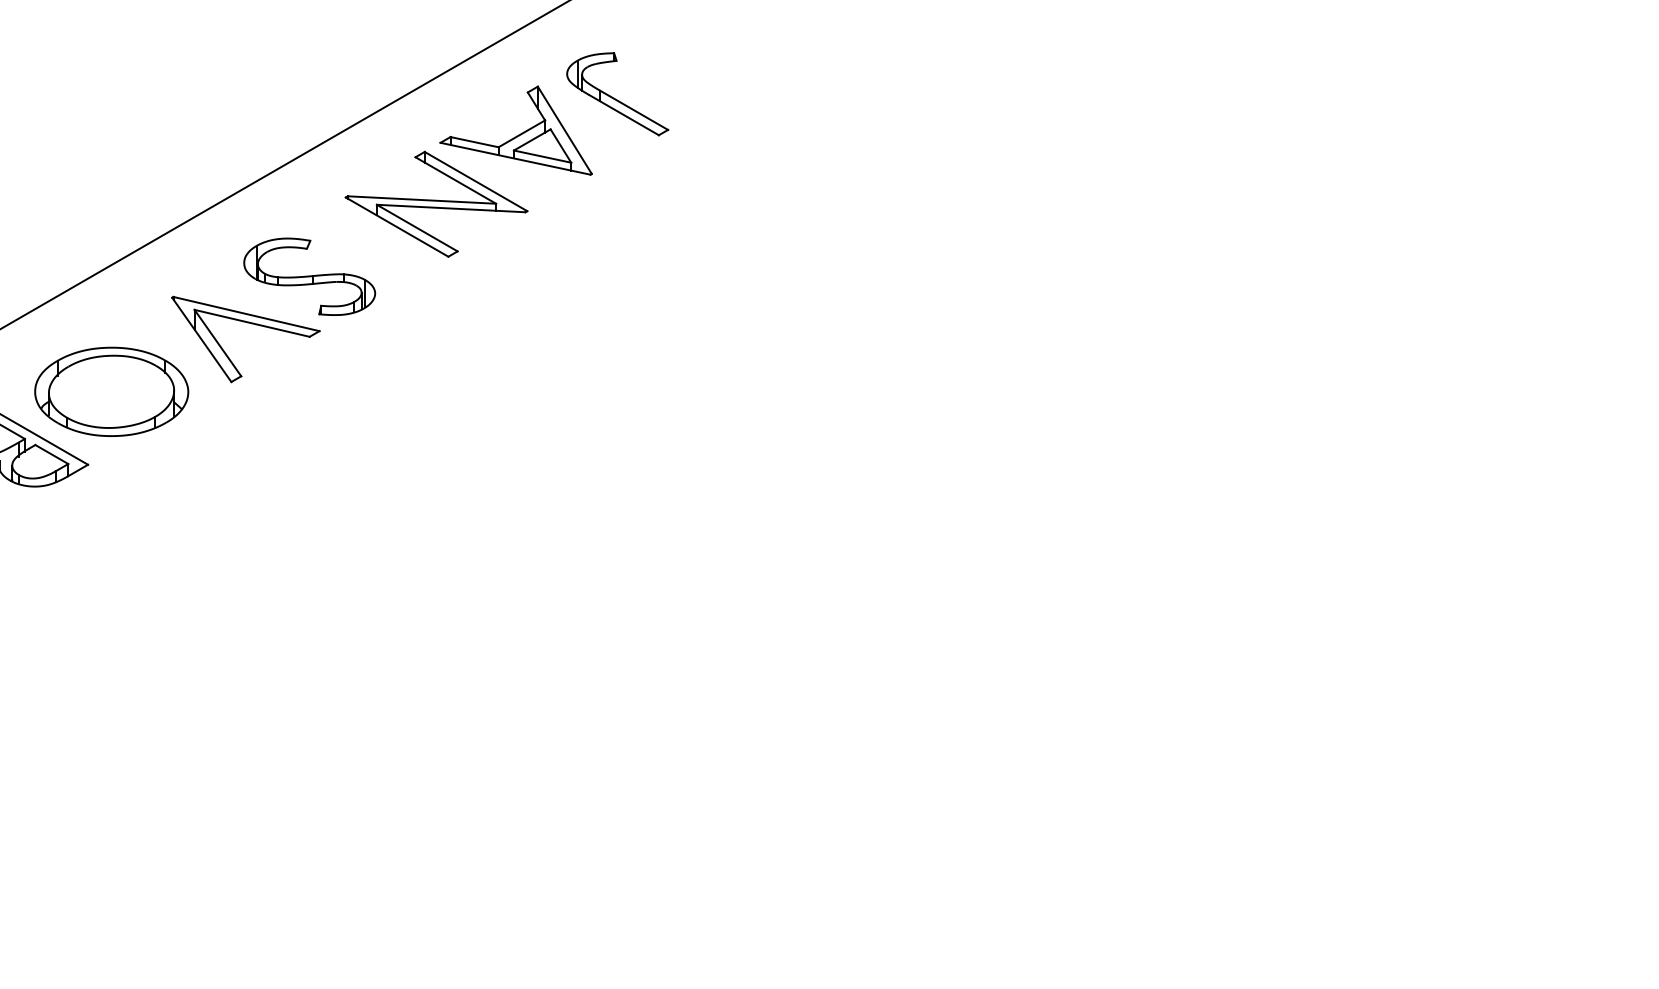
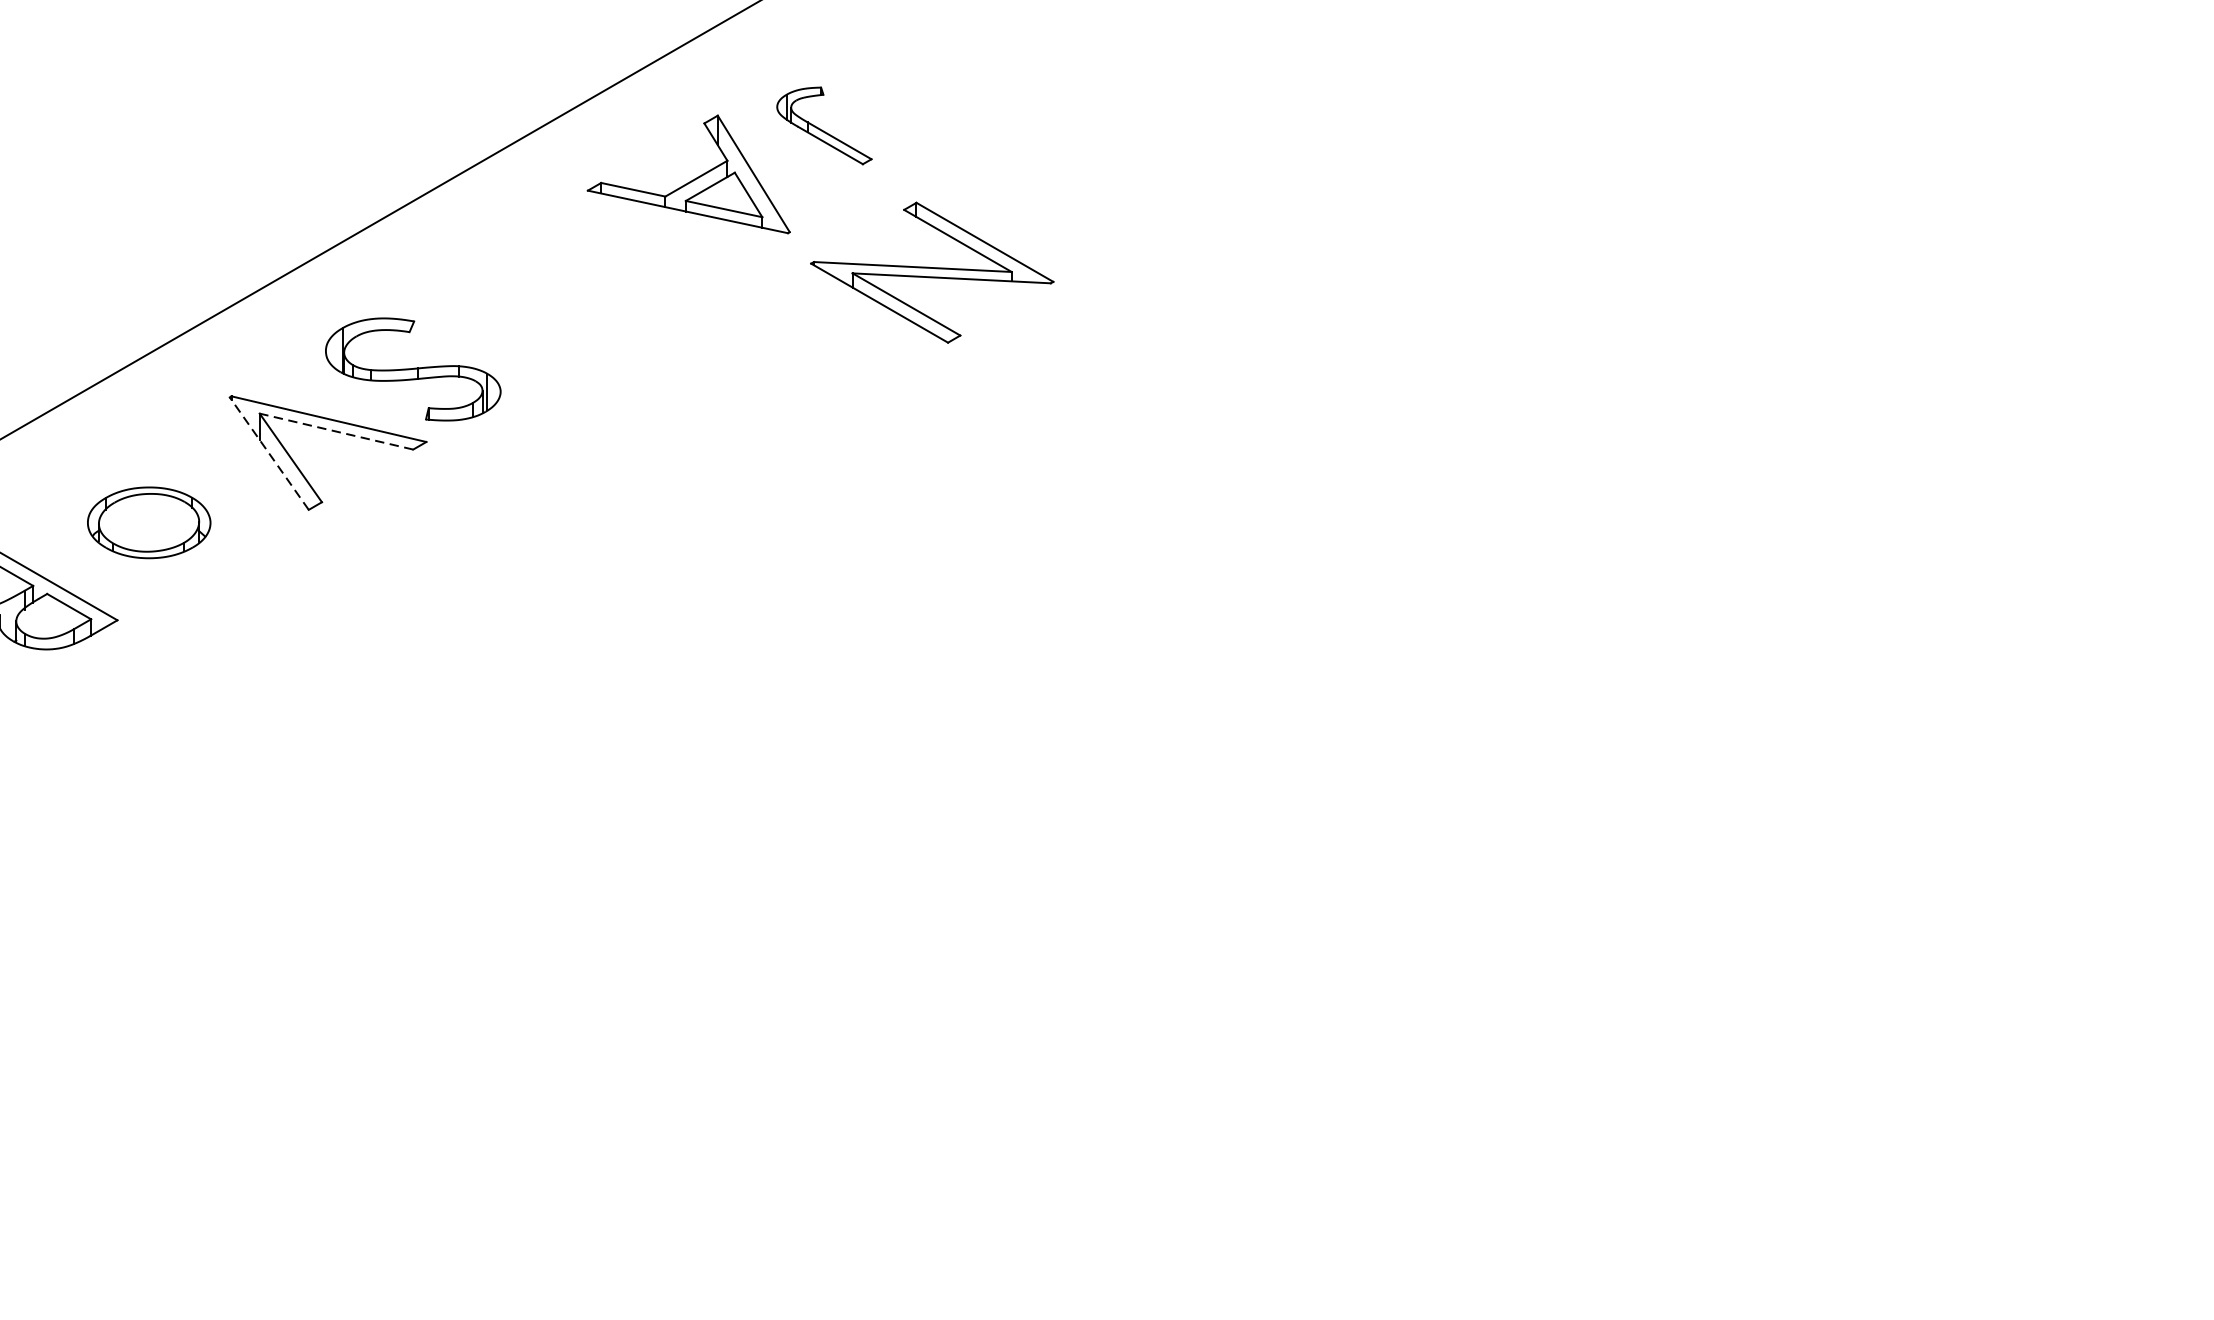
part: (617, 94) -> (824, 126), size x0.7
part: (436, 203) -> (932, 271), moved
line: (251, 323) -> (335, 431), solid -> dashed
line: (201, 339) -> (268, 453), solid -> dashed
part: (111, 391) -> (148, 522), size x0.6

